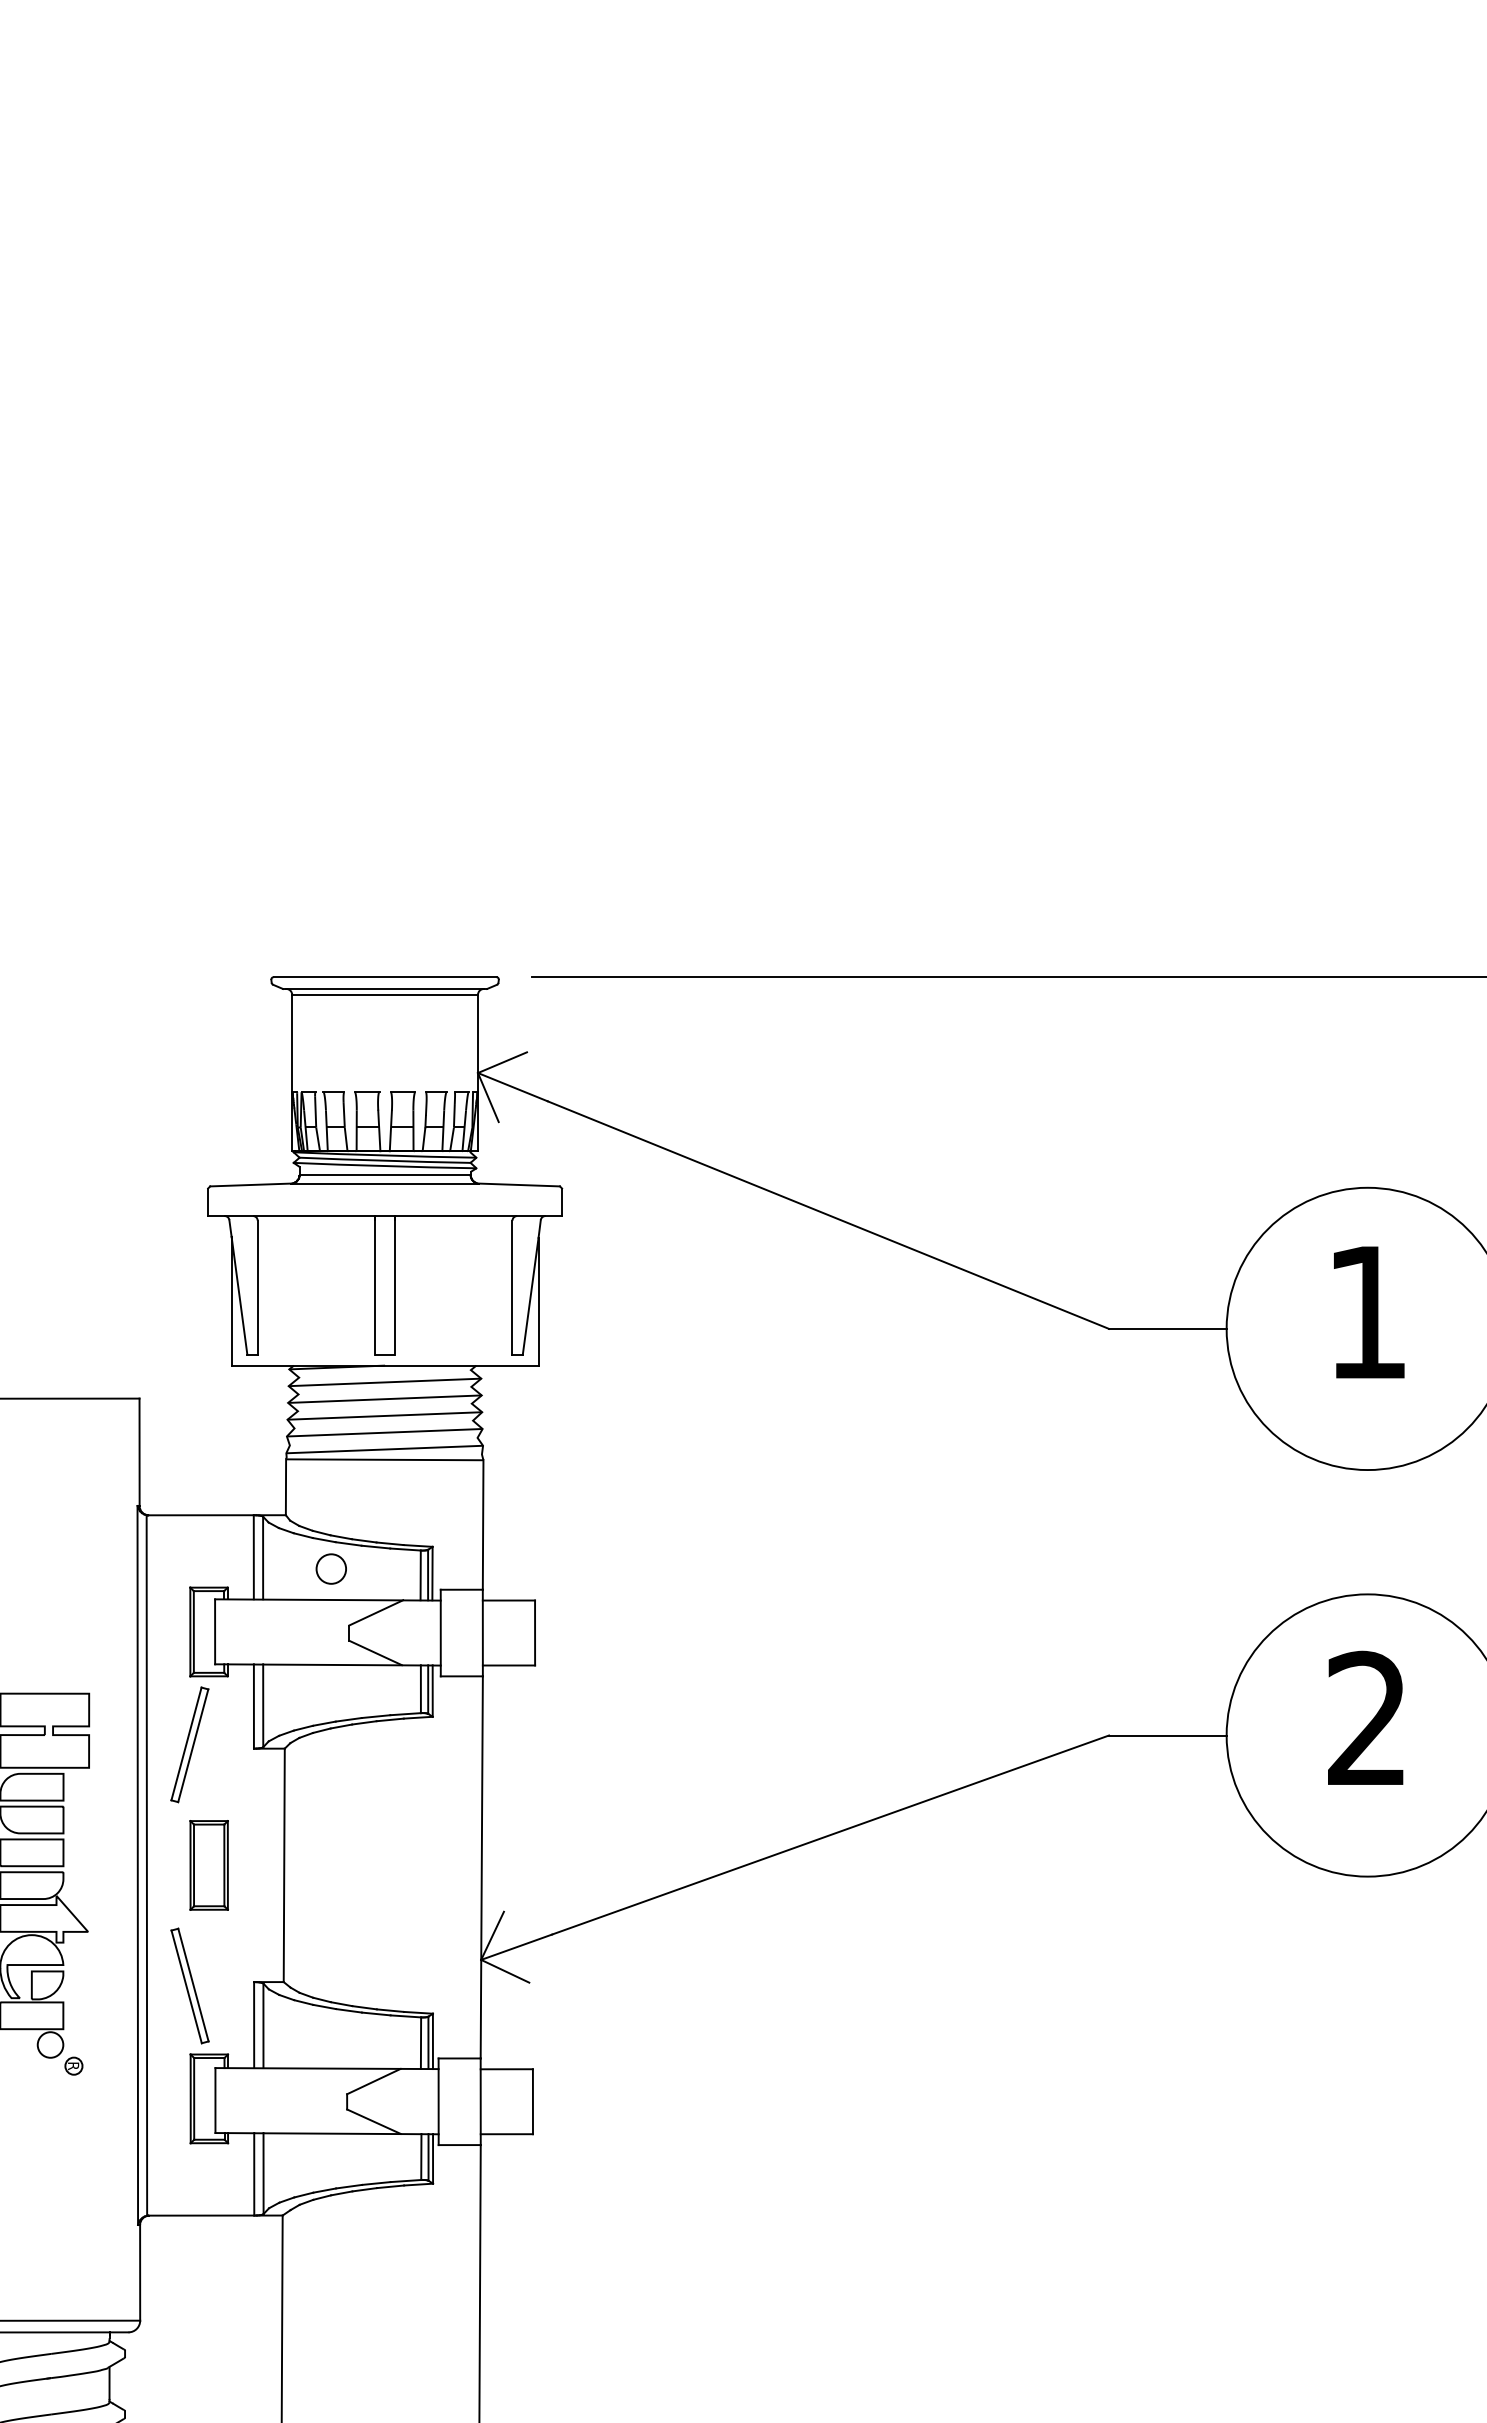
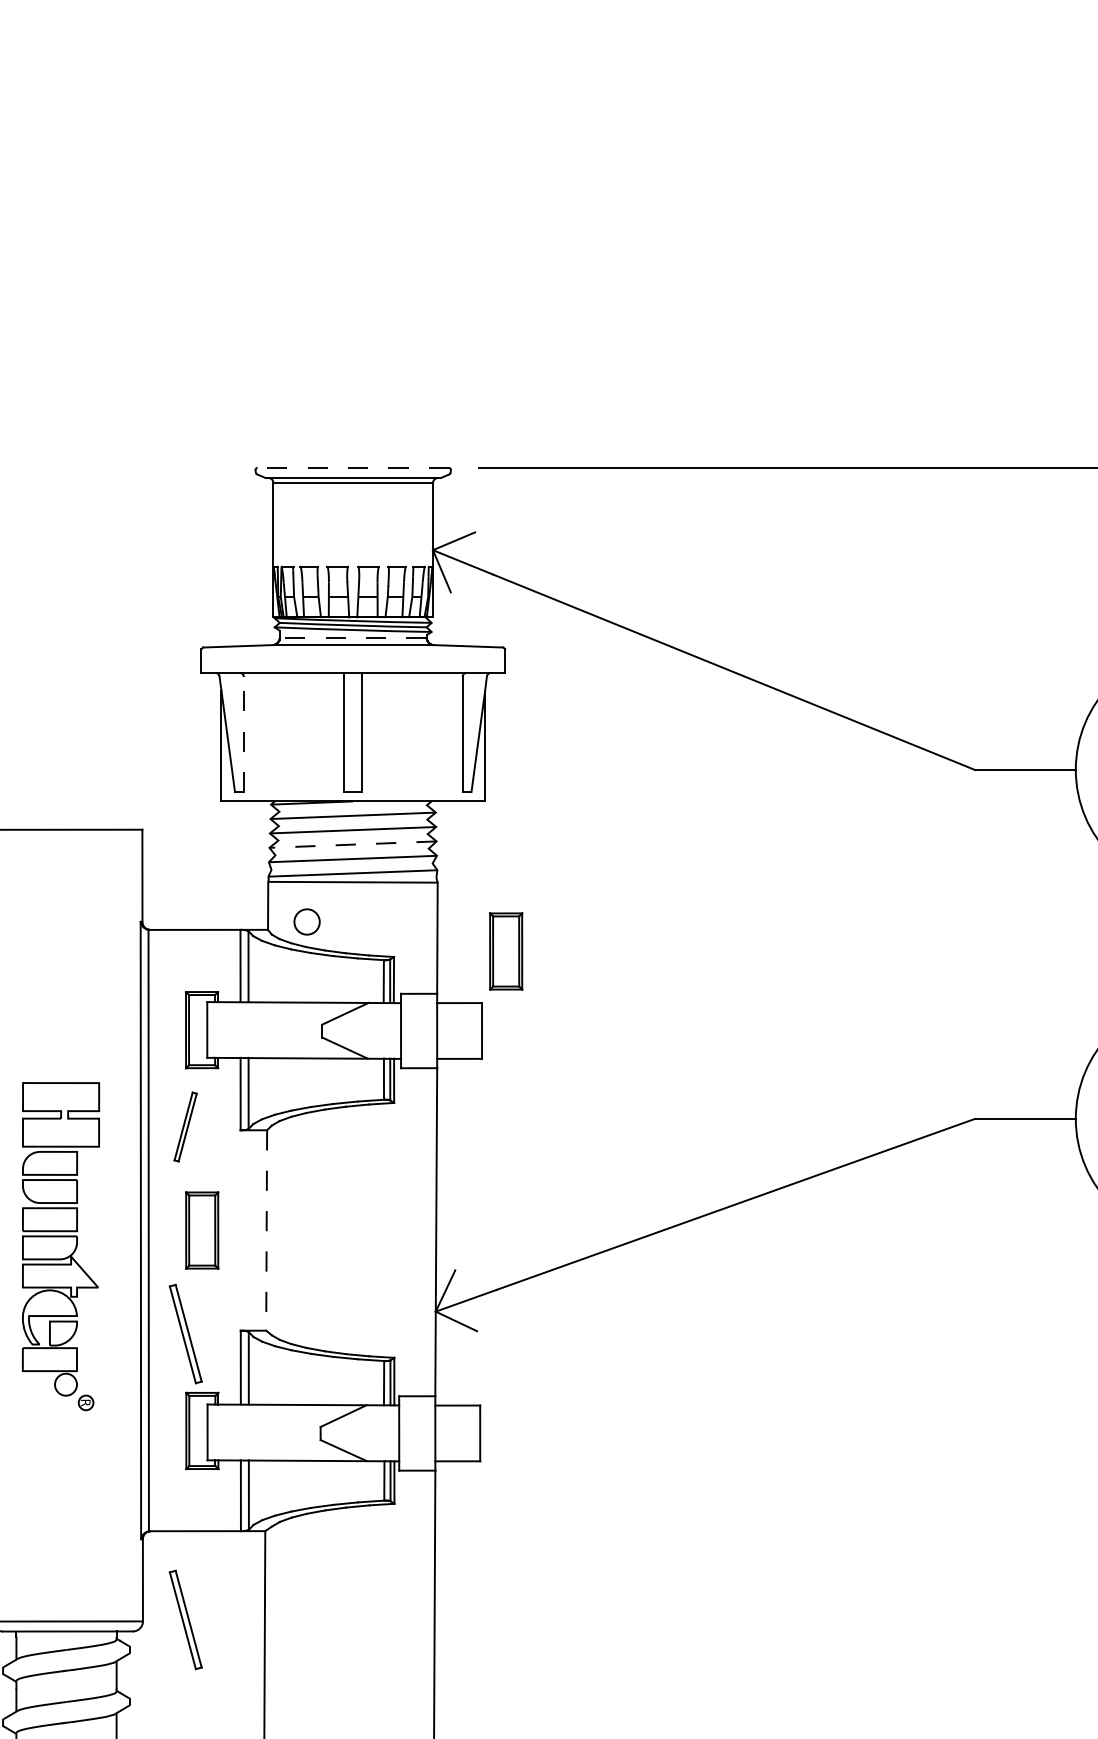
line: (384, 977) -> (352, 468), solid -> dashed
line: (384, 1174) -> (352, 637), solid -> dashed
line: (257, 1287) -> (243, 734), solid -> dashed
line: (384, 1415) -> (352, 844), solid -> dashed
part: (562, 1540) -> (505, 951), added
circle: (330, 1568) -> (306, 921), moved
part: (189, 1744) -> (185, 1126), size x0.7
line: (284, 1865) -> (266, 1230), solid -> dashed
part: (189, 2318) -> (185, 1619), added

